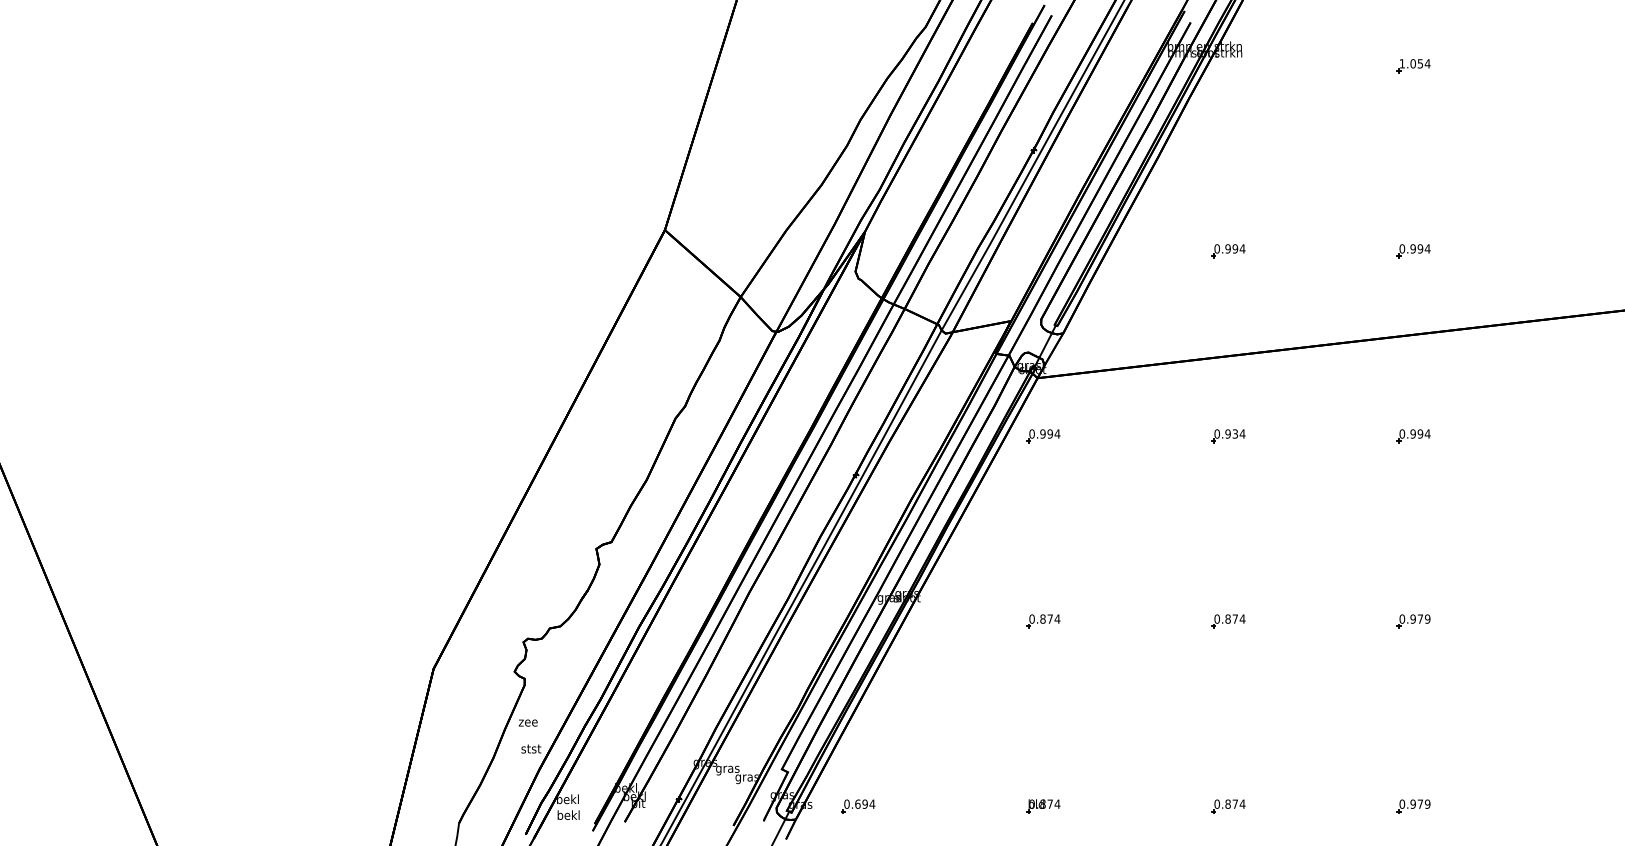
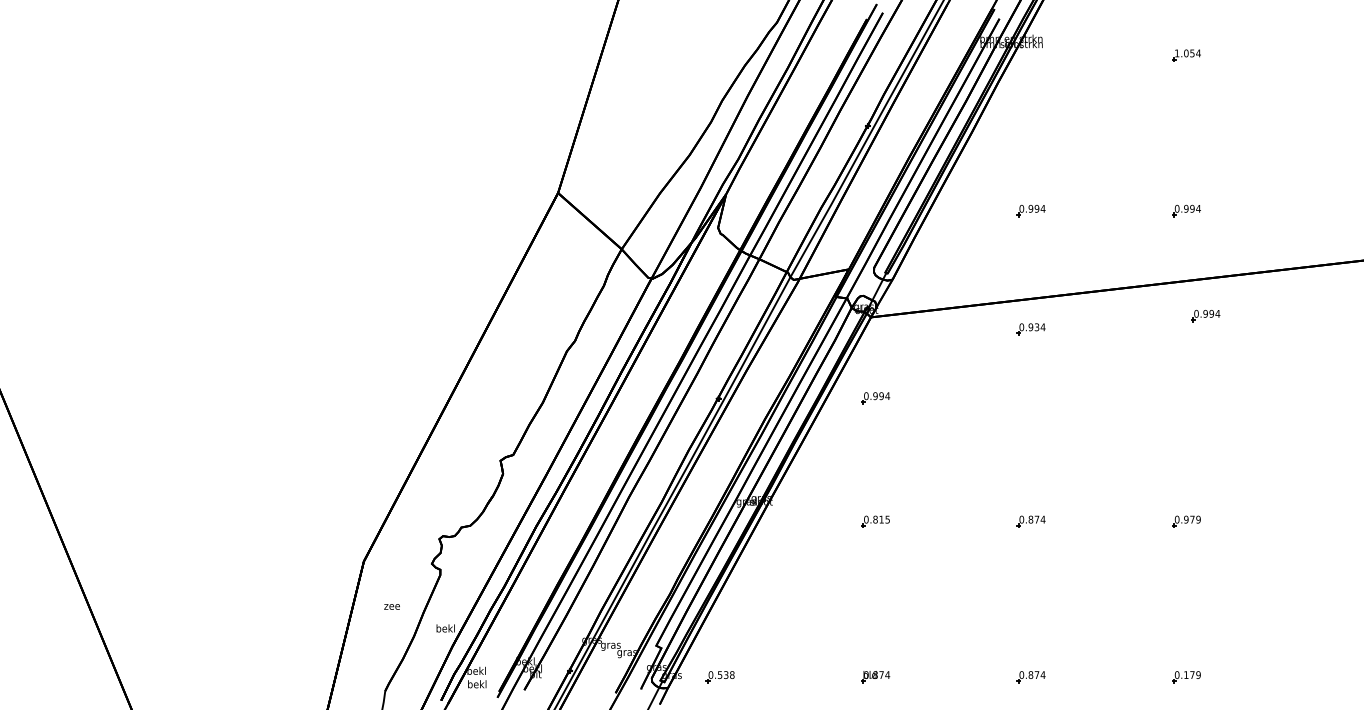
part: (1043, 436) -> (875, 398), moved
part: (1228, 436) -> (1031, 329), moved
part: (1413, 436) -> (1205, 315), moved
text: (1053, 618) -> (884, 519), 0.874 -> 0.815
text: (527, 722) -> (391, 606), moved
text: (531, 748) -> (446, 628), stst -> bekl
text: (864, 803) -> (725, 674), 0.694 -> 0.538
text: (1412, 803) -> (1185, 674), 0.979 -> 0.179

